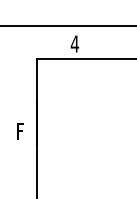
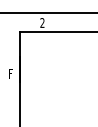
text: (74, 43) -> (42, 22), 4 -> 2

